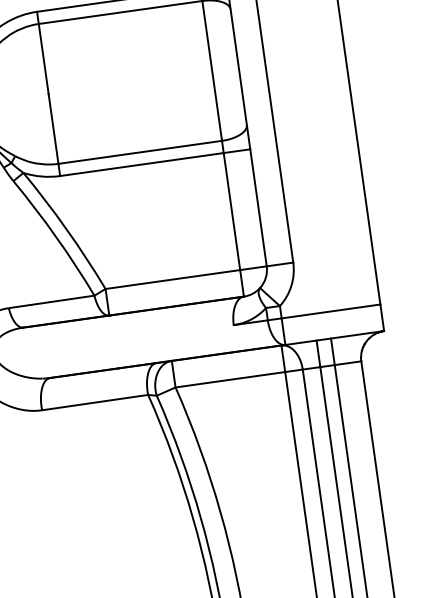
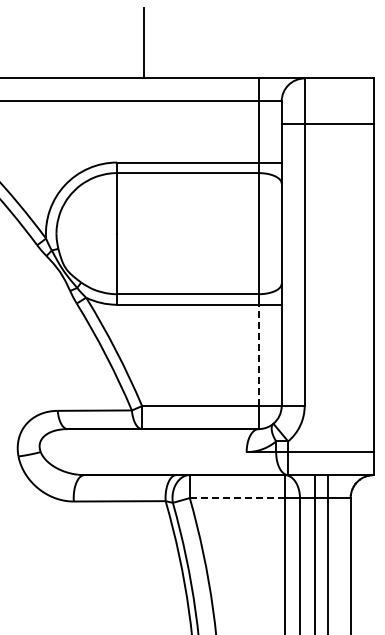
line: (231, 211) -> (258, 355), solid -> dashed
line: (229, 380) -> (236, 498), solid -> dashed

